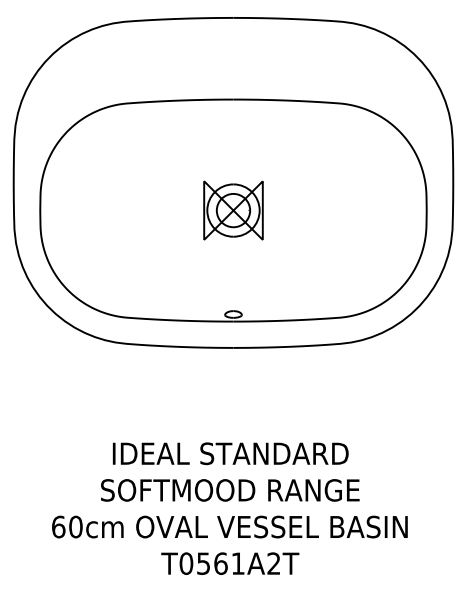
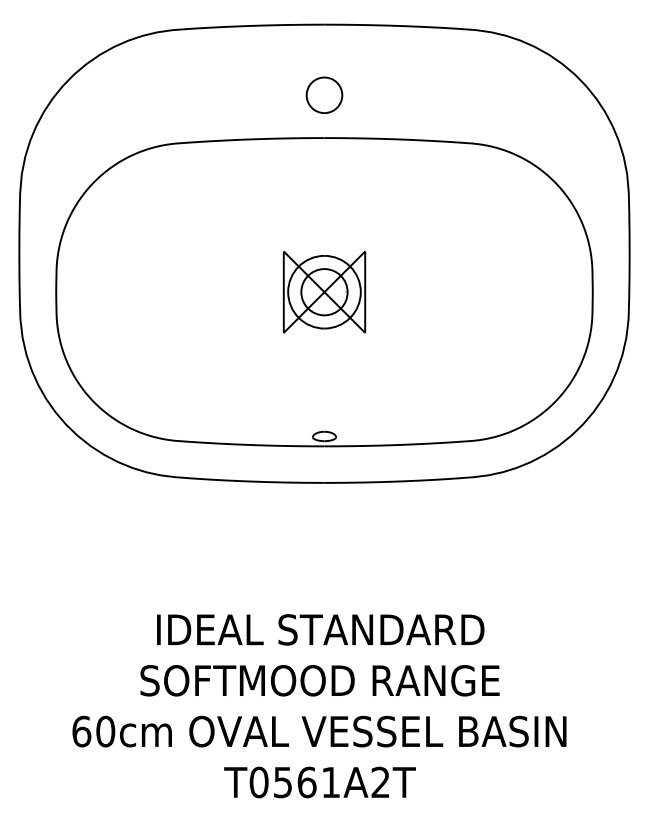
circle: (233, 68) -> (324, 94), added

